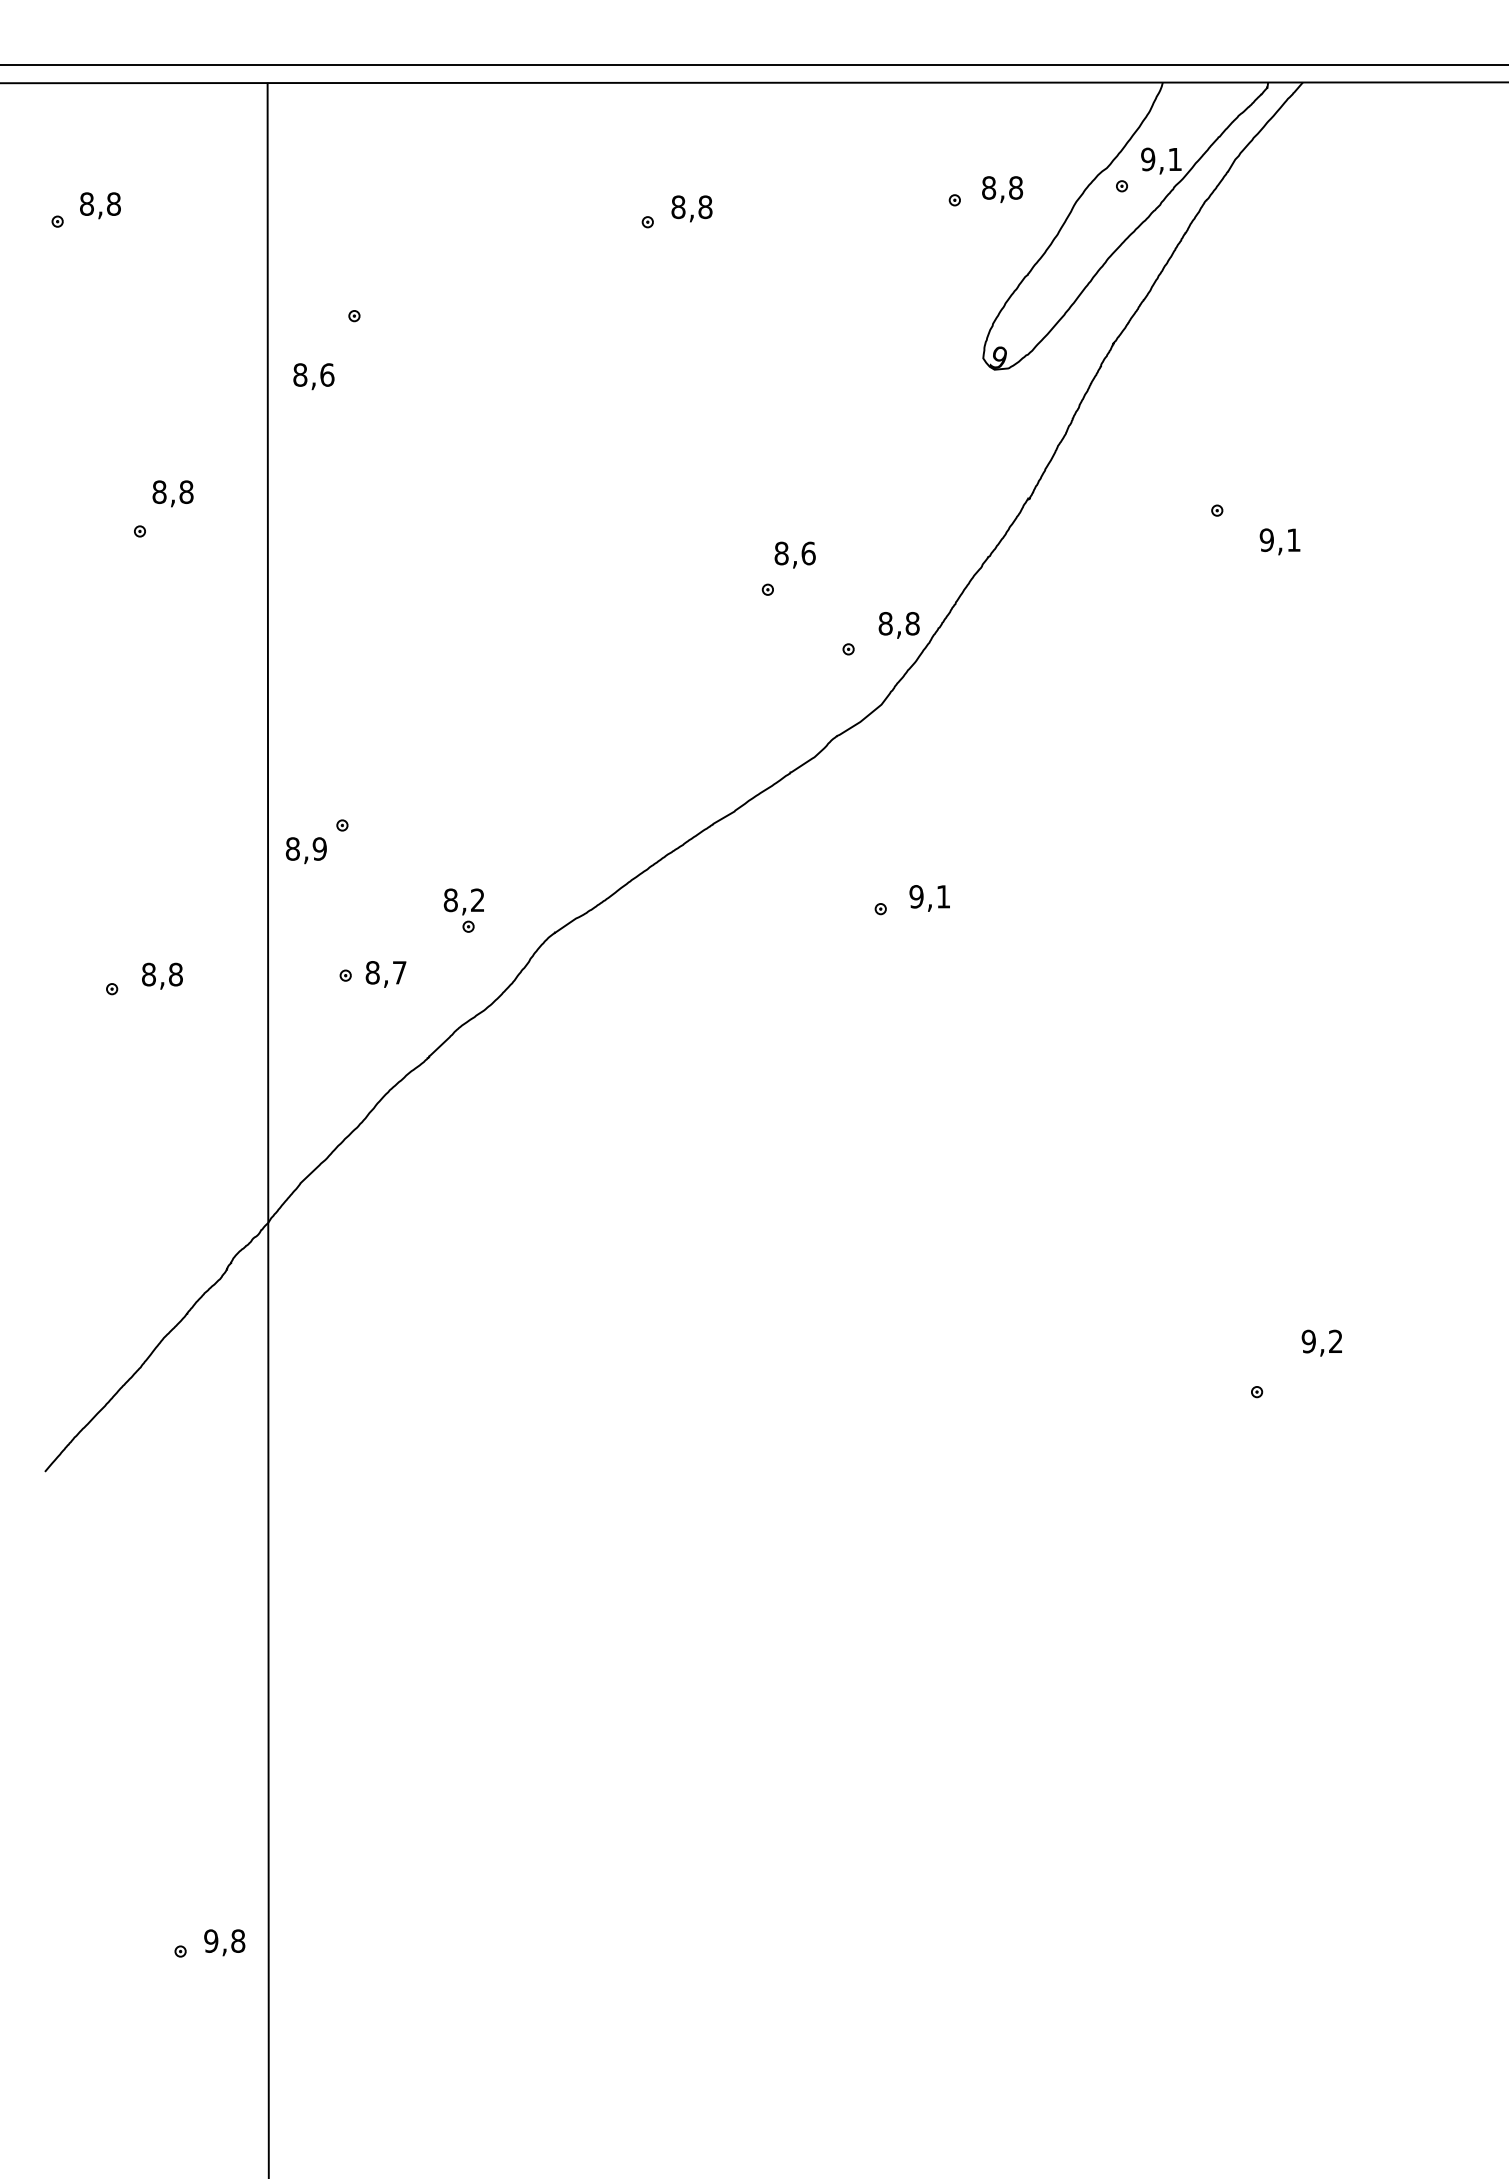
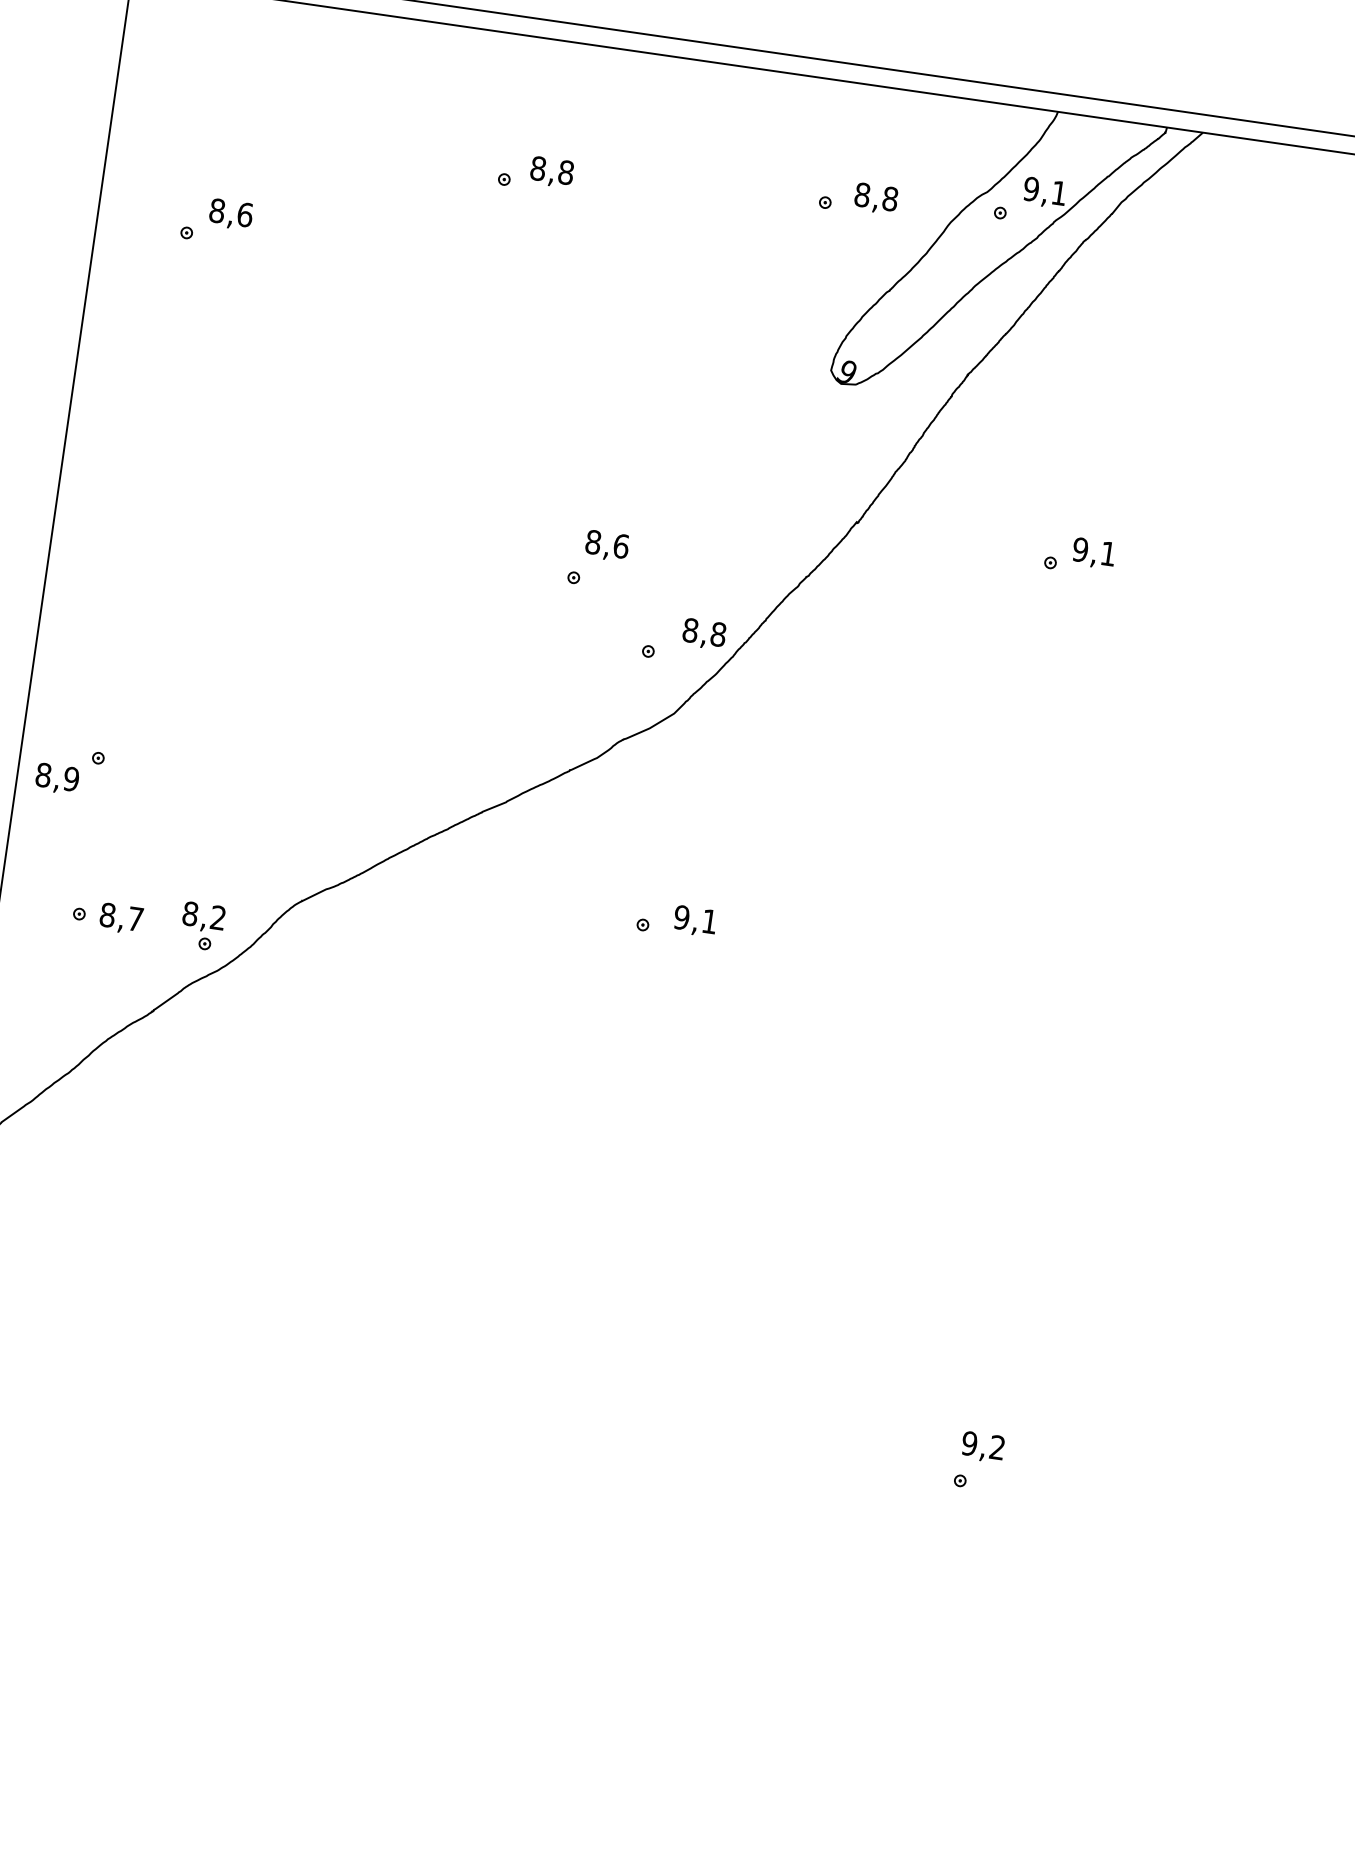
text: (313, 376) -> (230, 214), moved
text: (1279, 541) -> (1093, 553), moved
part: (463, 910) -> (202, 926), moved
text: (1321, 1342) -> (982, 1446), moved

